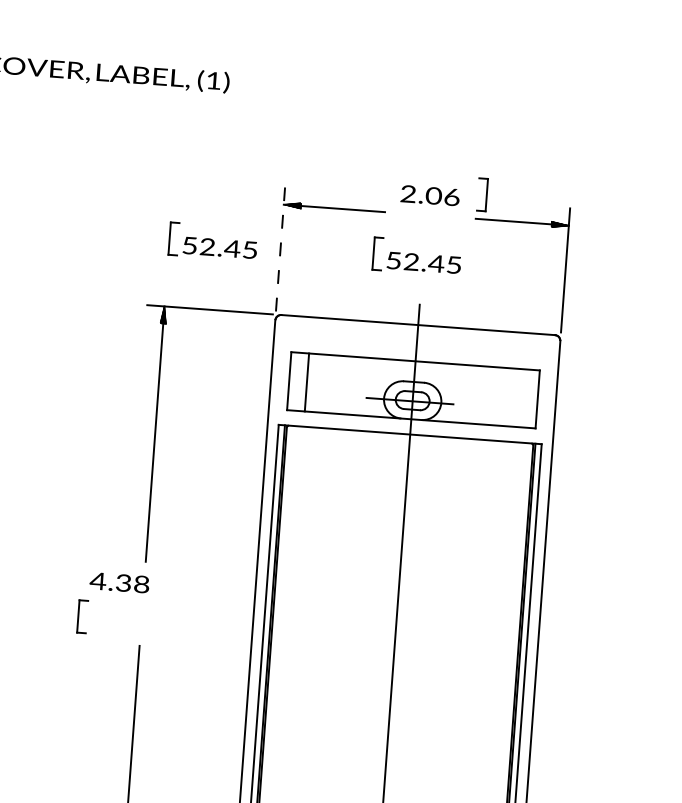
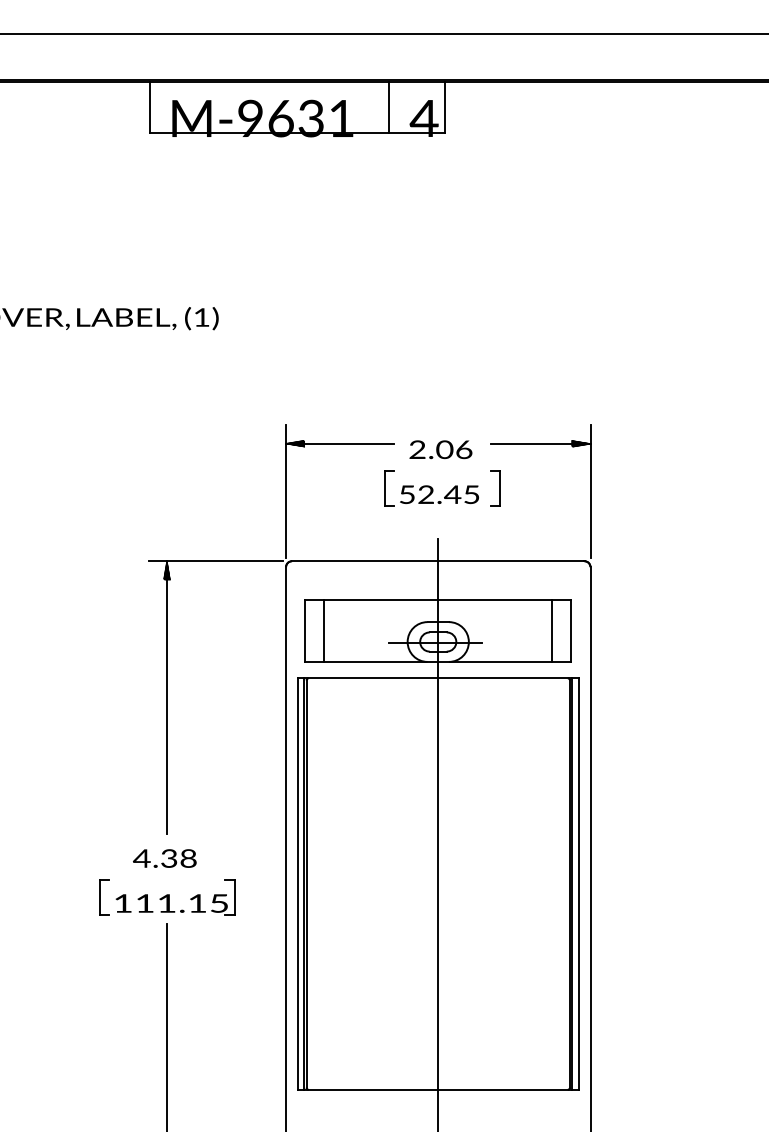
part: (482, 194) -> (495, 488), moved
text: (429, 195) -> (440, 449), moved
part: (212, 241) -> (213, 488), removed
line: (280, 249) -> (285, 491), dashed -> solid
line: (520, 397) -> (552, 630), added
text: (119, 582) -> (164, 858), moved
part: (149, 621) -> (175, 897), added

